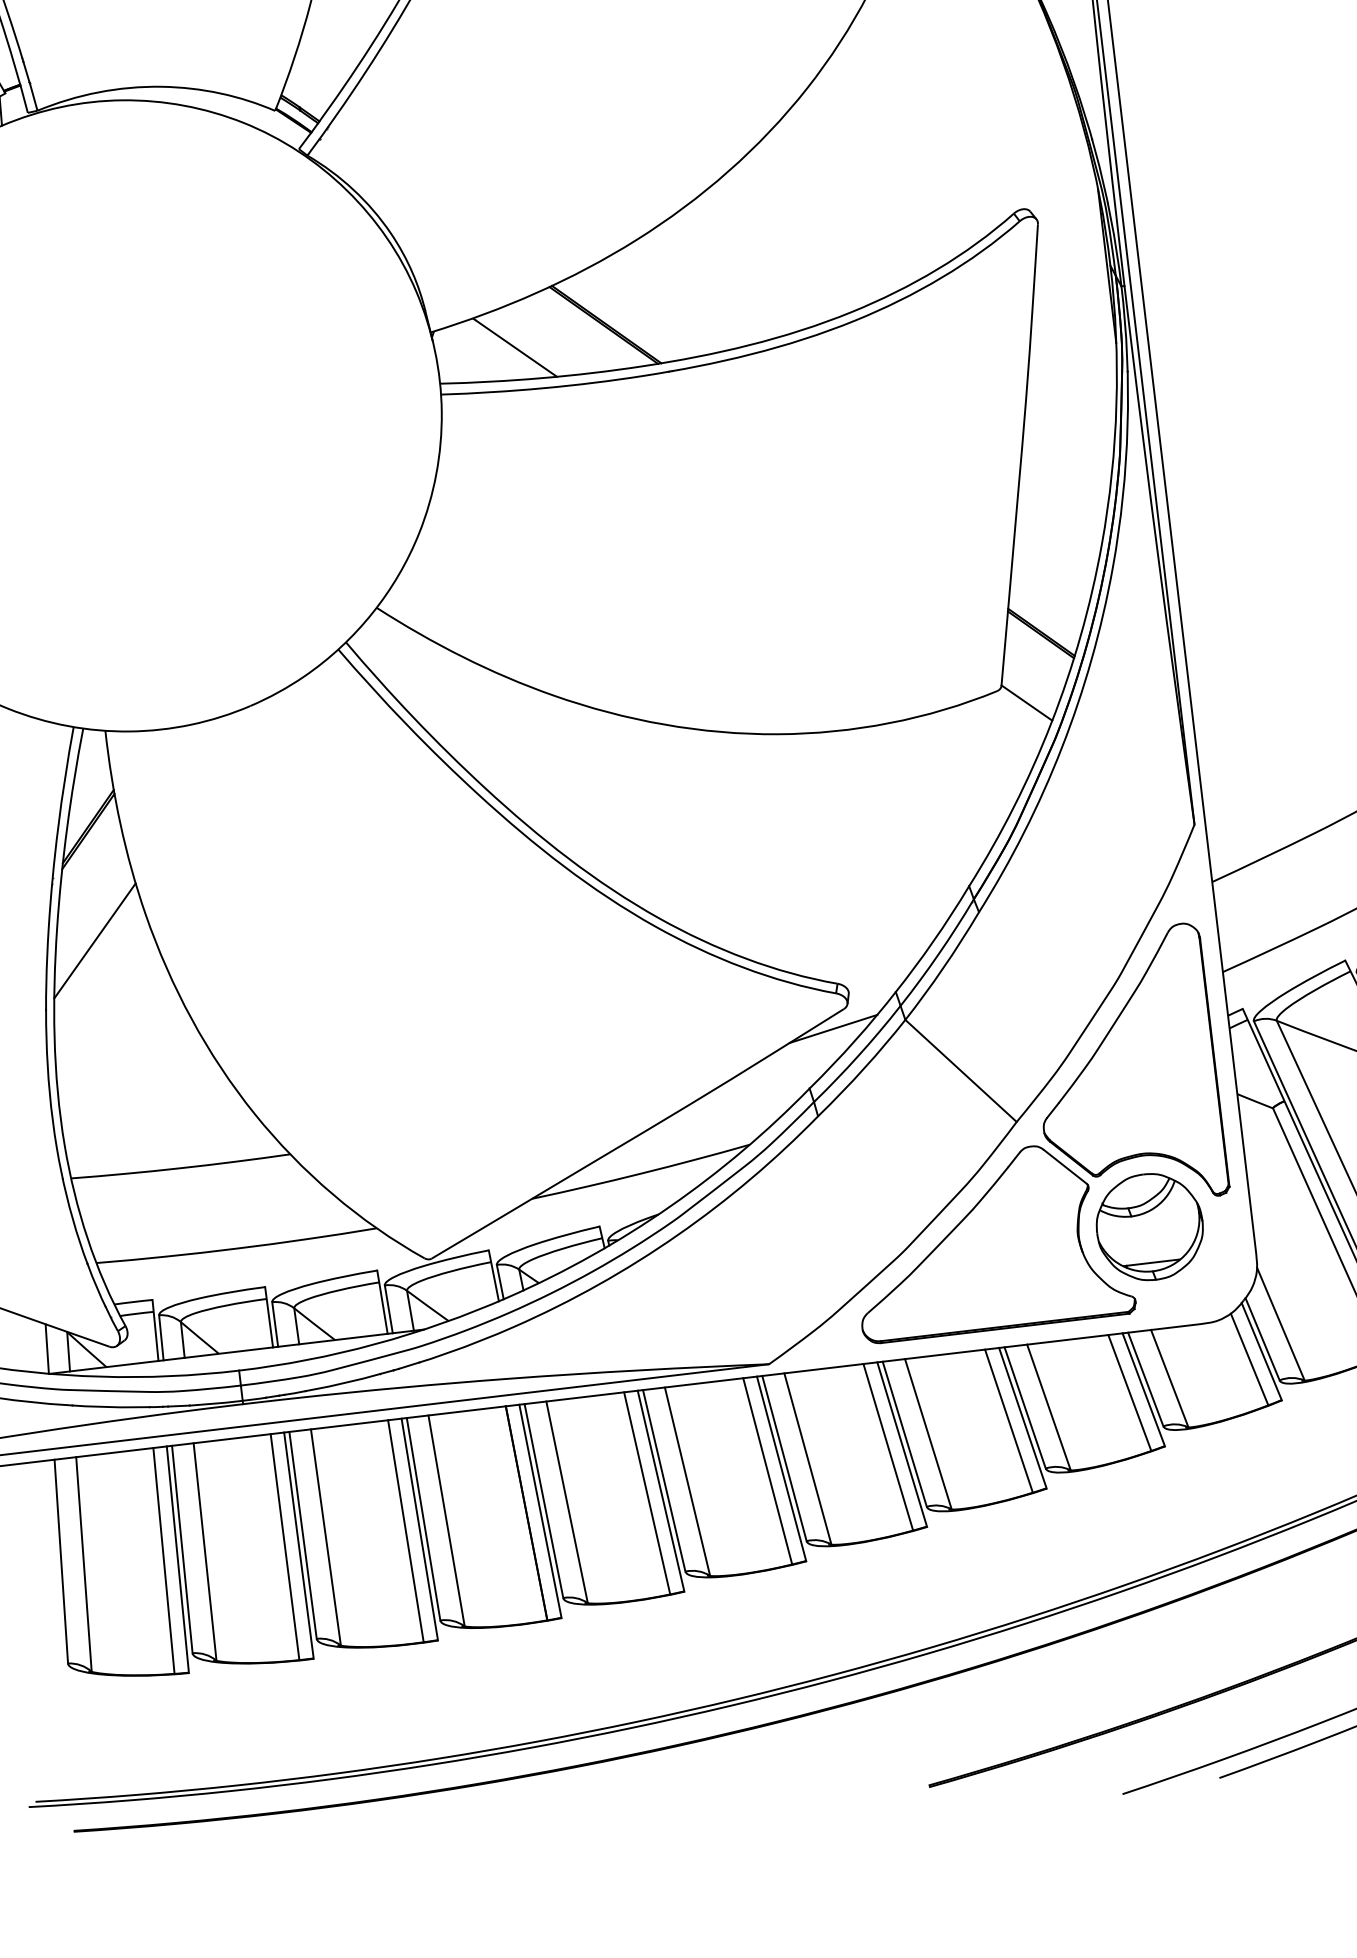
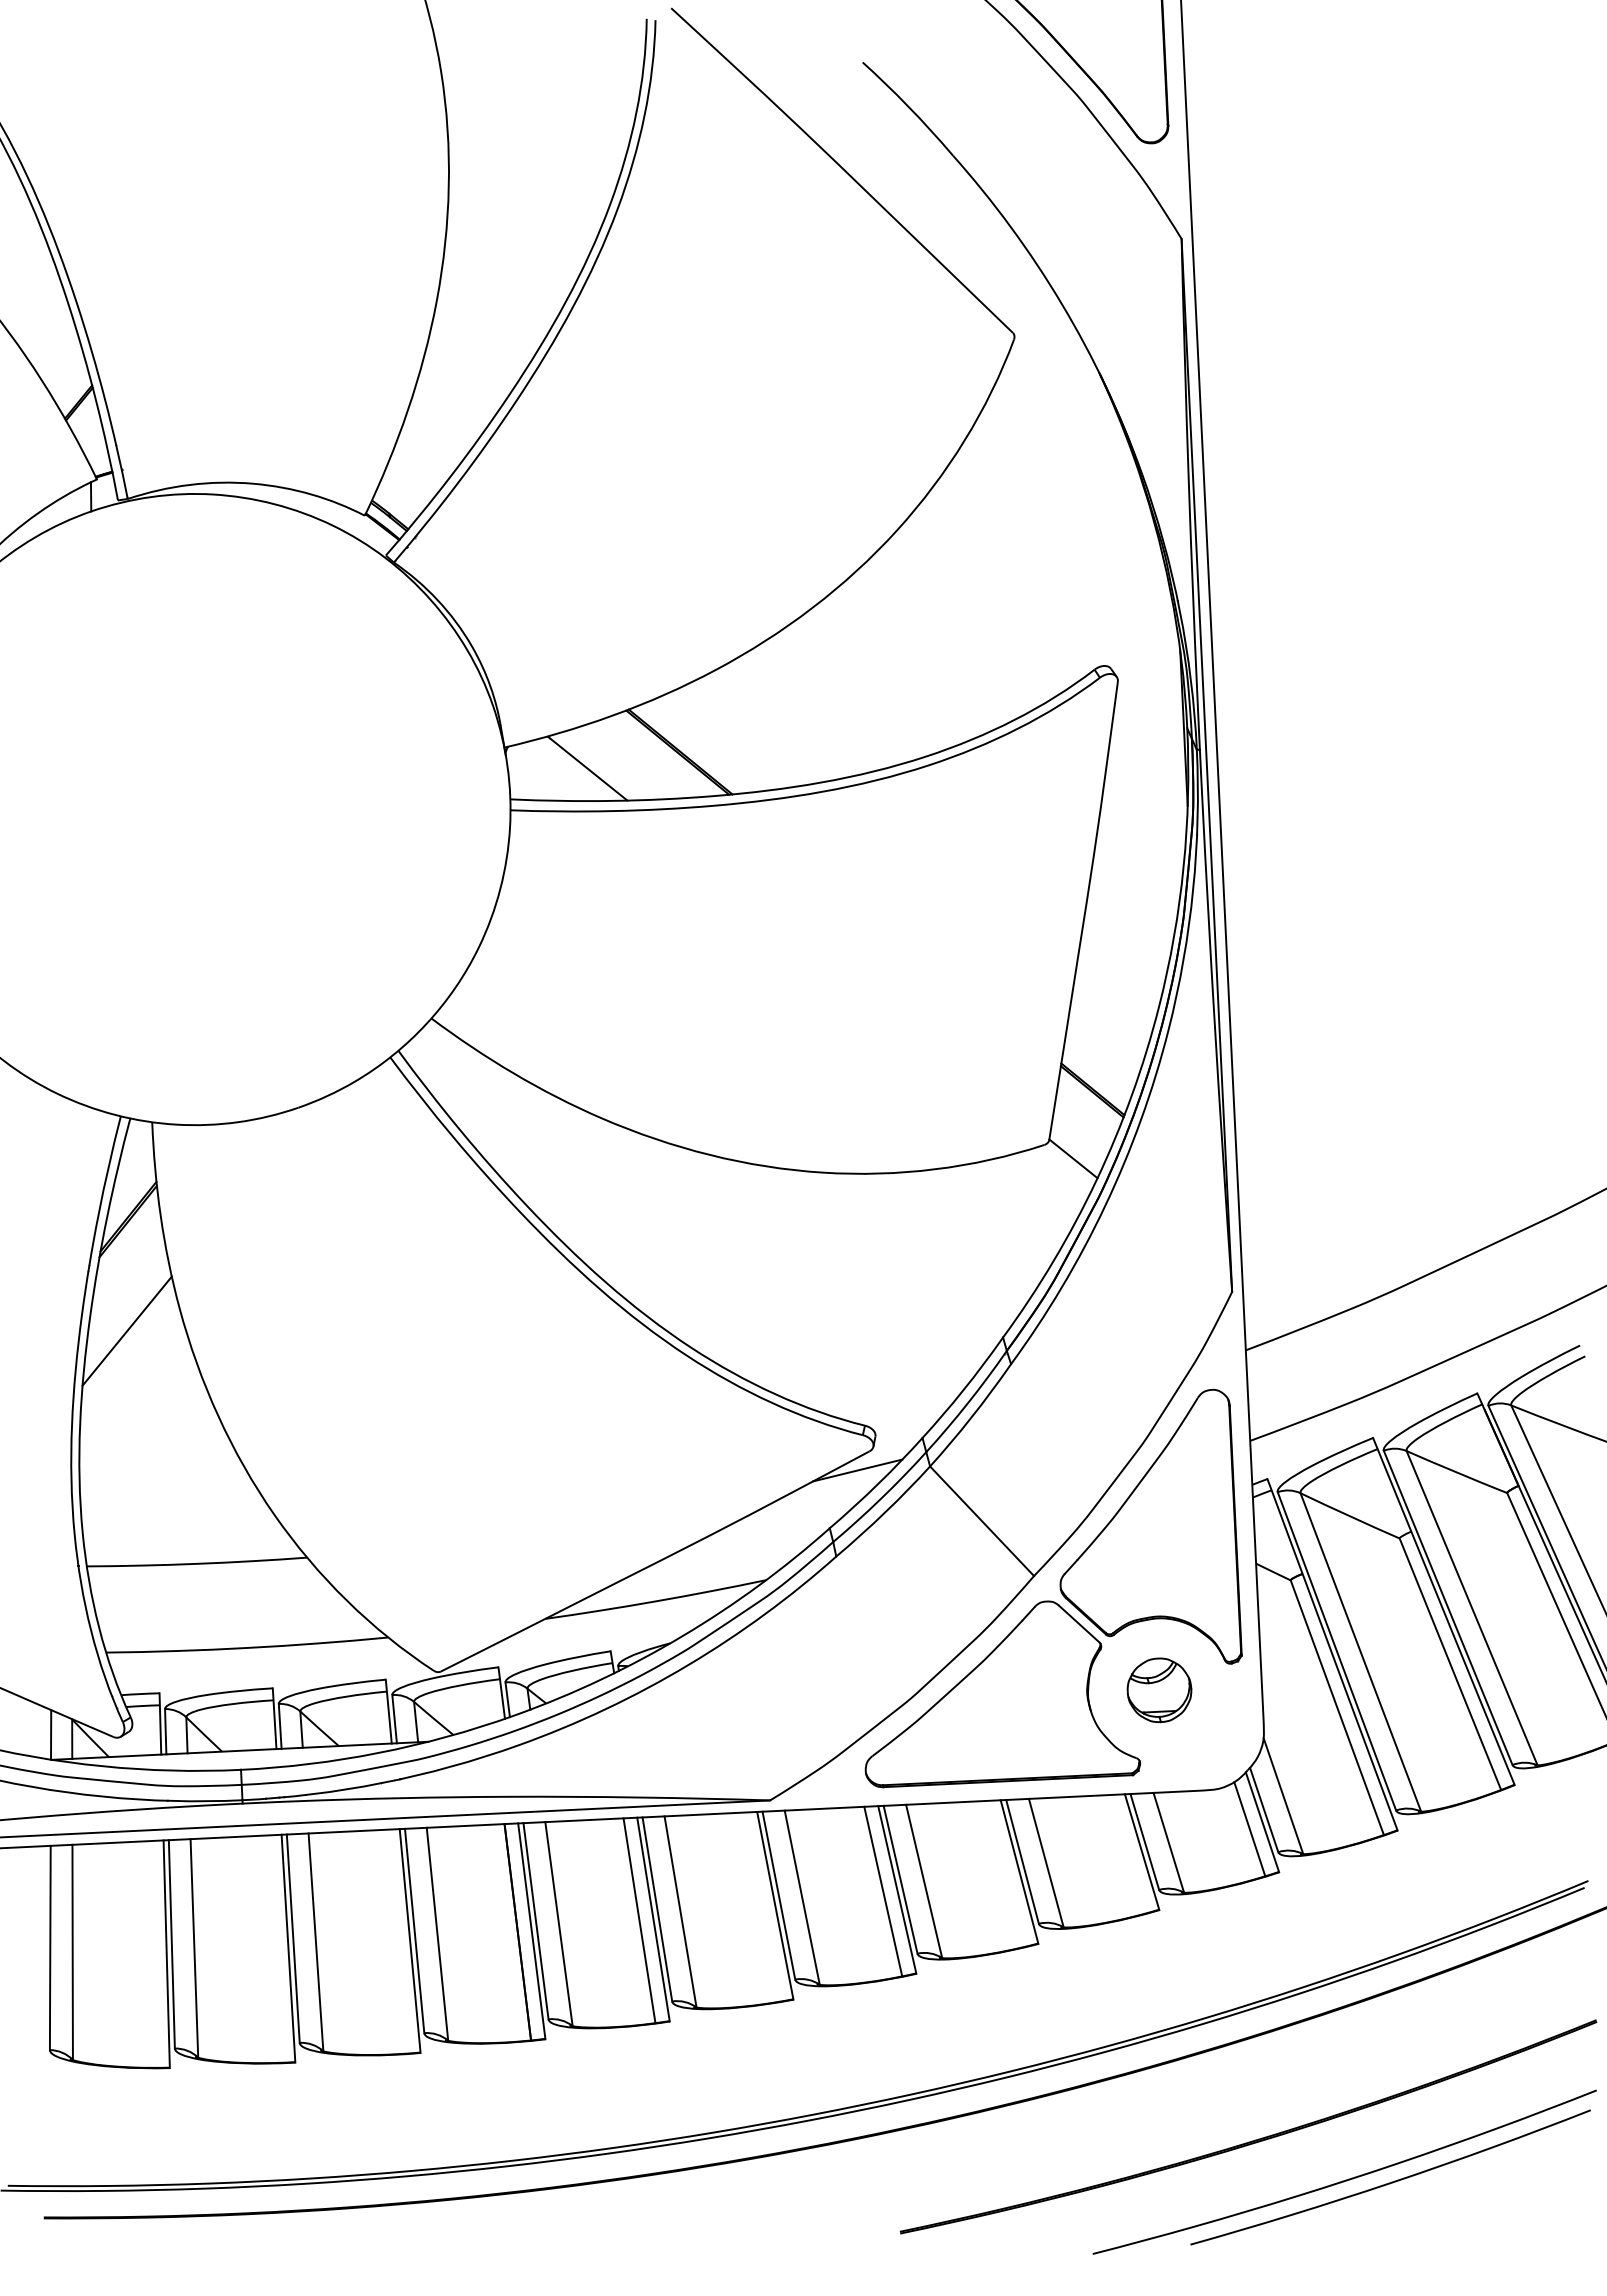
part: (1149, 1227) -> (1159, 1690), size x0.6
line: (1129, 1392) -> (1127, 1853), removed
line: (1008, 1420) -> (1005, 1873), removed
line: (767, 1470) -> (761, 1906), removed
line: (406, 1531) -> (396, 1941), removed
line: (284, 1546) -> (274, 1948), removed
line: (163, 1560) -> (152, 1954), removed

